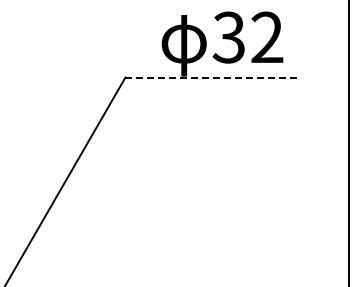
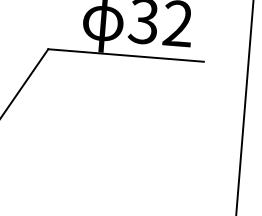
line: (212, 77) -> (126, 55), dashed -> solid

